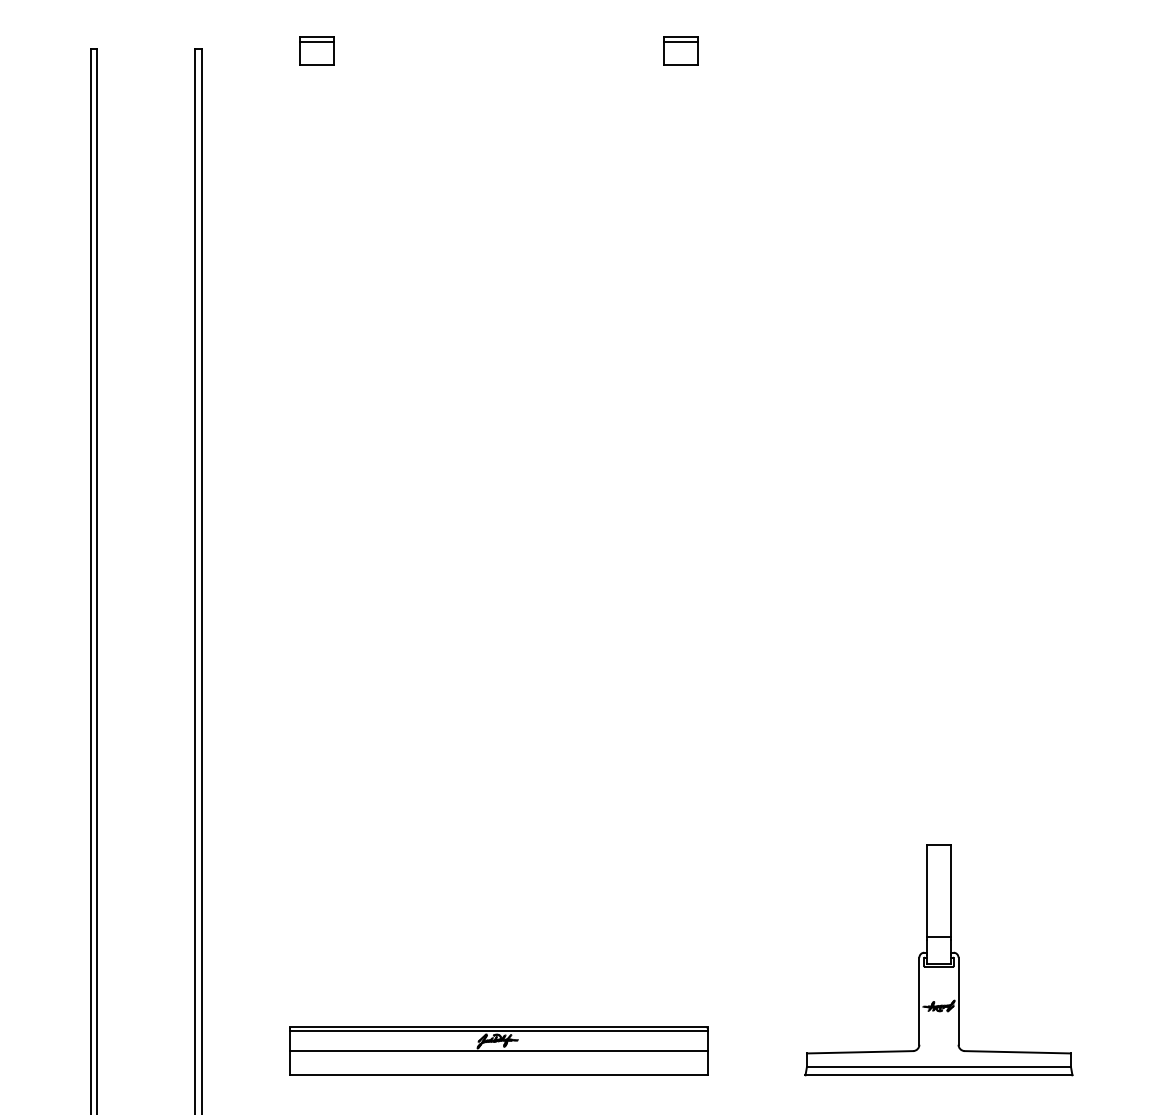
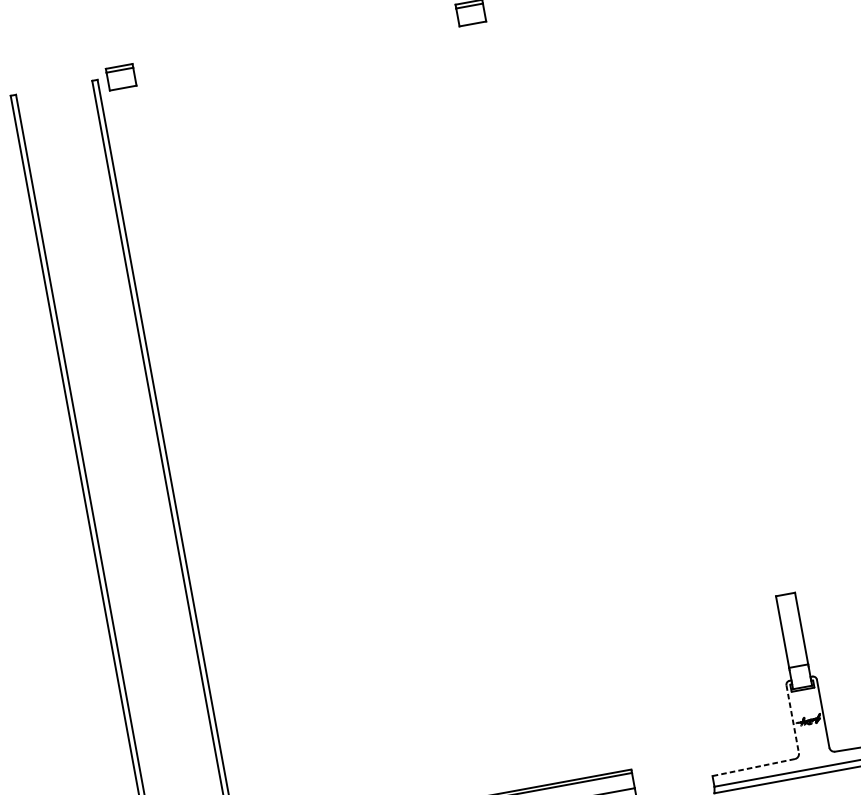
part: (316, 50) -> (120, 76), moved
line: (919, 1001) -> (792, 719), solid -> dashed
line: (859, 1052) -> (753, 767), solid -> dashed

